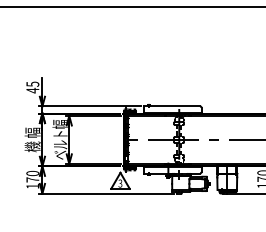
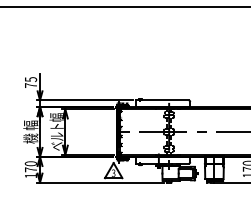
text: (32, 90) -> (30, 85), 45 -> 75

